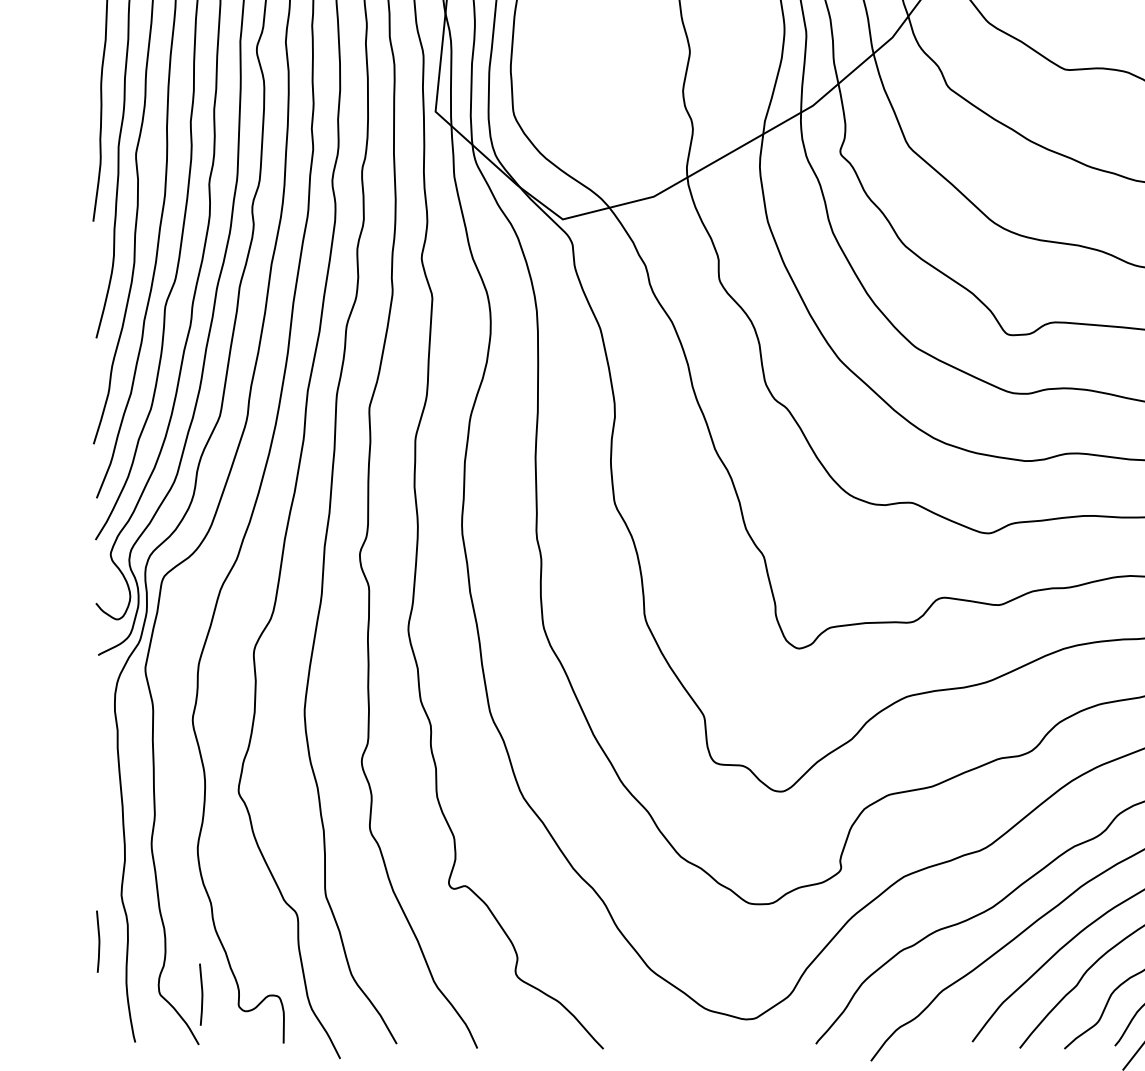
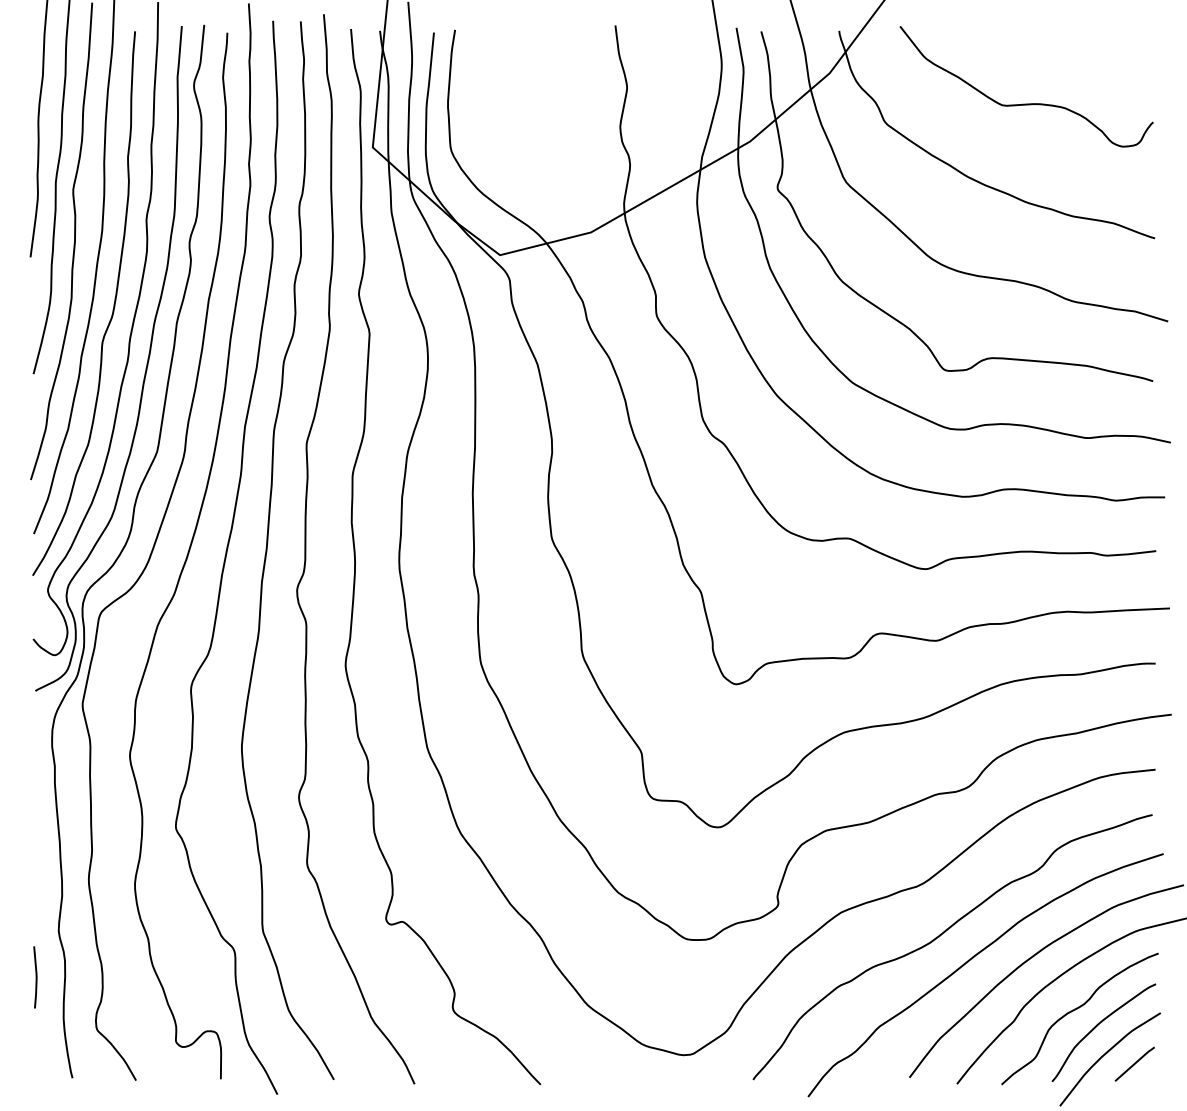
line: (201, 994) -> (138, 1030), removed

